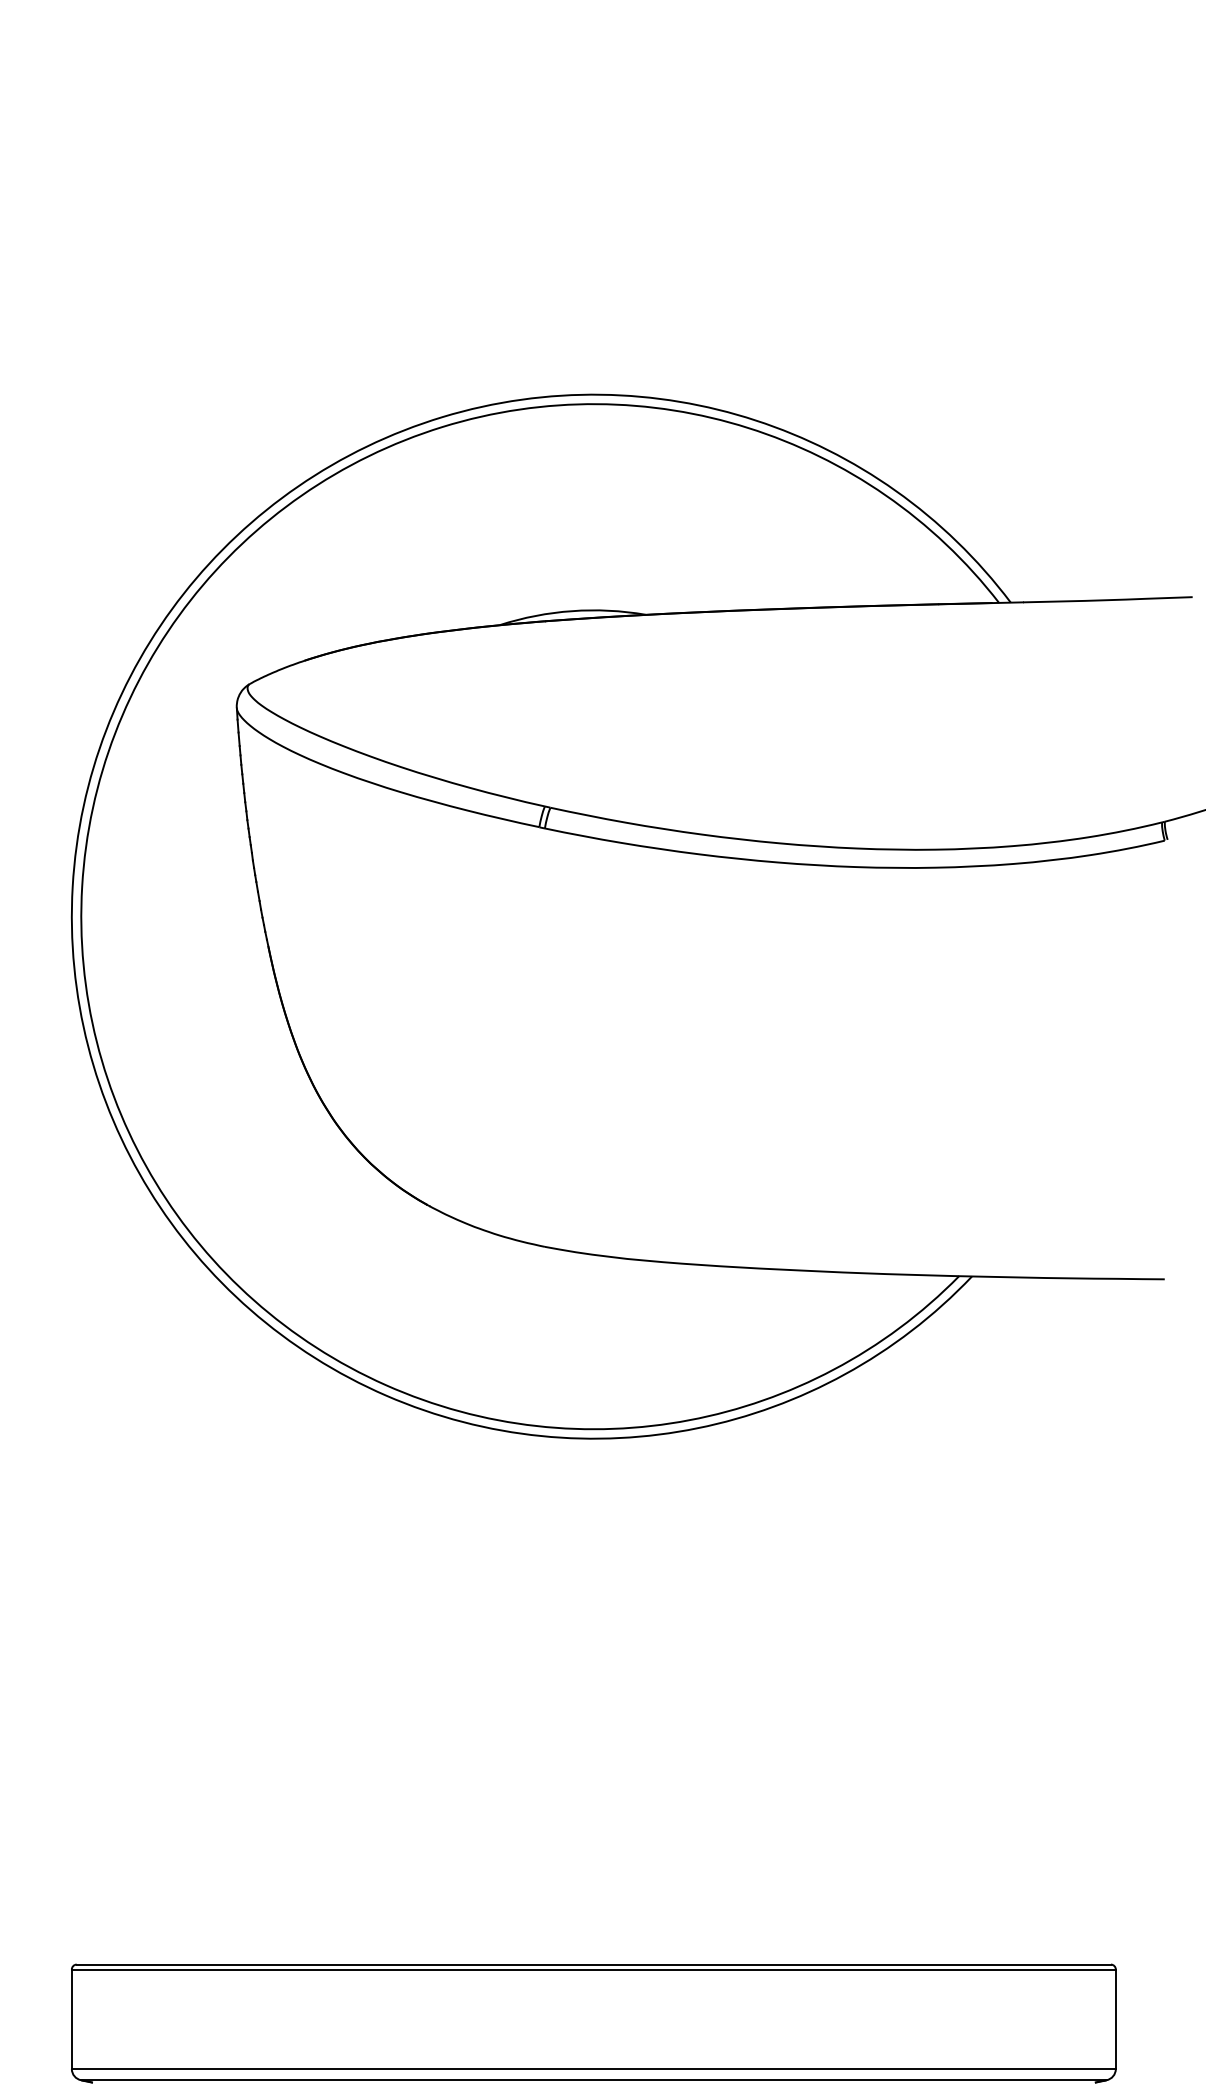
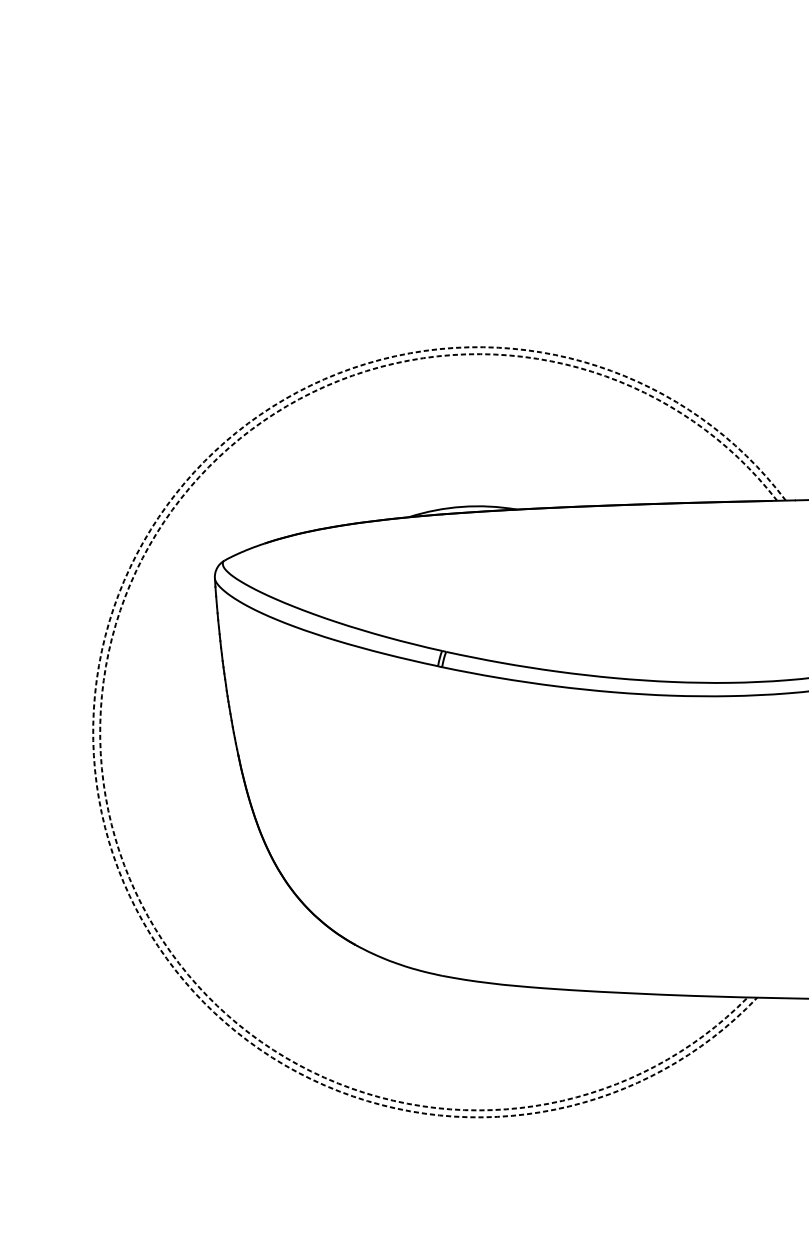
arc: (72, 886) -> (93, 710), solid -> dashed
arc: (82, 886) -> (101, 710), solid -> dashed

